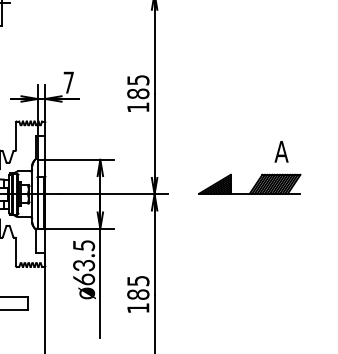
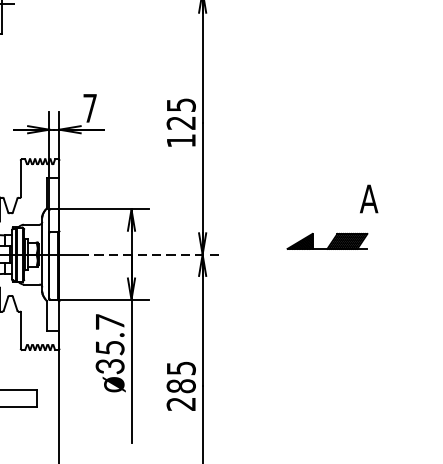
text: (138, 93) -> (181, 122), 185 -> 125
part: (249, 183) -> (327, 240), size x0.6
line: (114, 194) -> (150, 254), solid -> dashed
text: (84, 262) -> (110, 344), ø63.5 -> ø35.7
text: (138, 308) -> (181, 404), 185 -> 285

